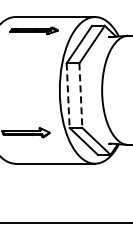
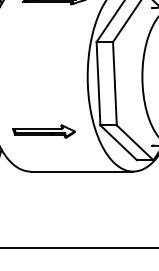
line: (68, 96) -> (98, 84), dashed -> solid
line: (80, 96) -> (114, 84), dashed -> solid

